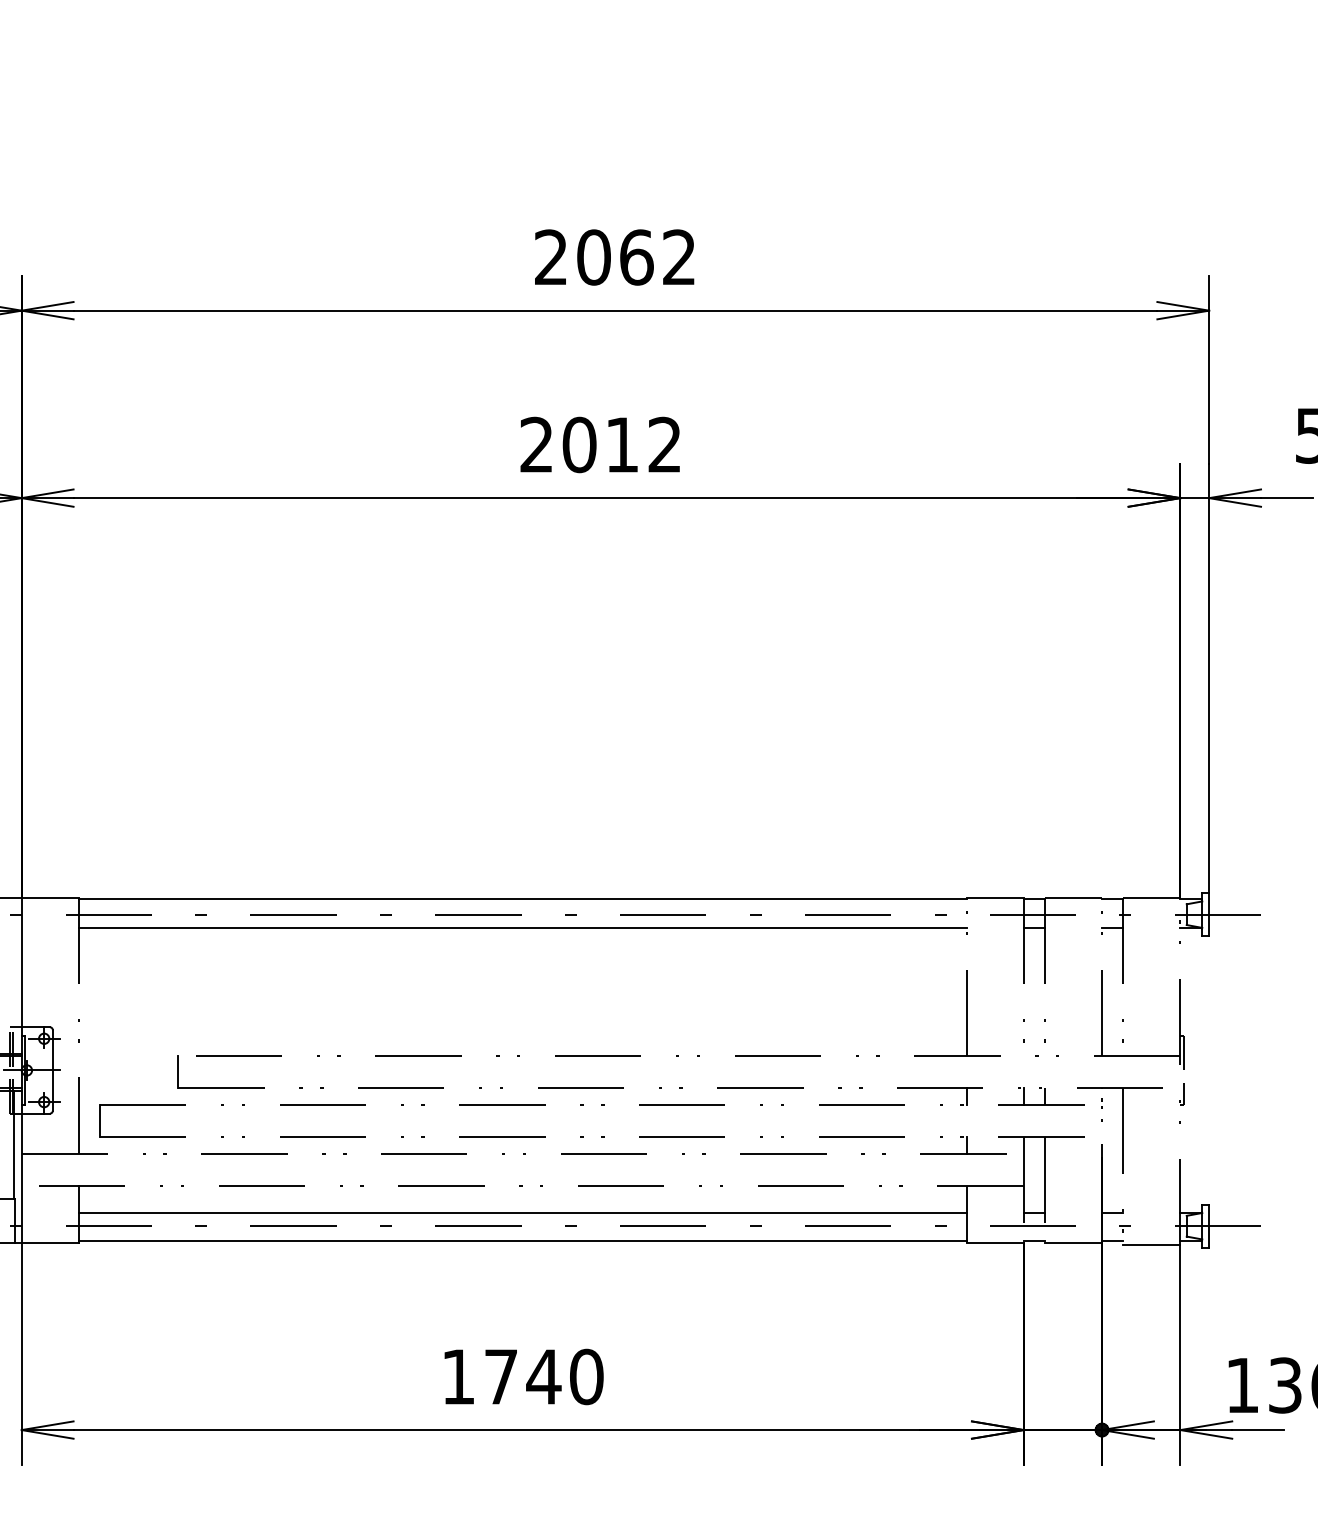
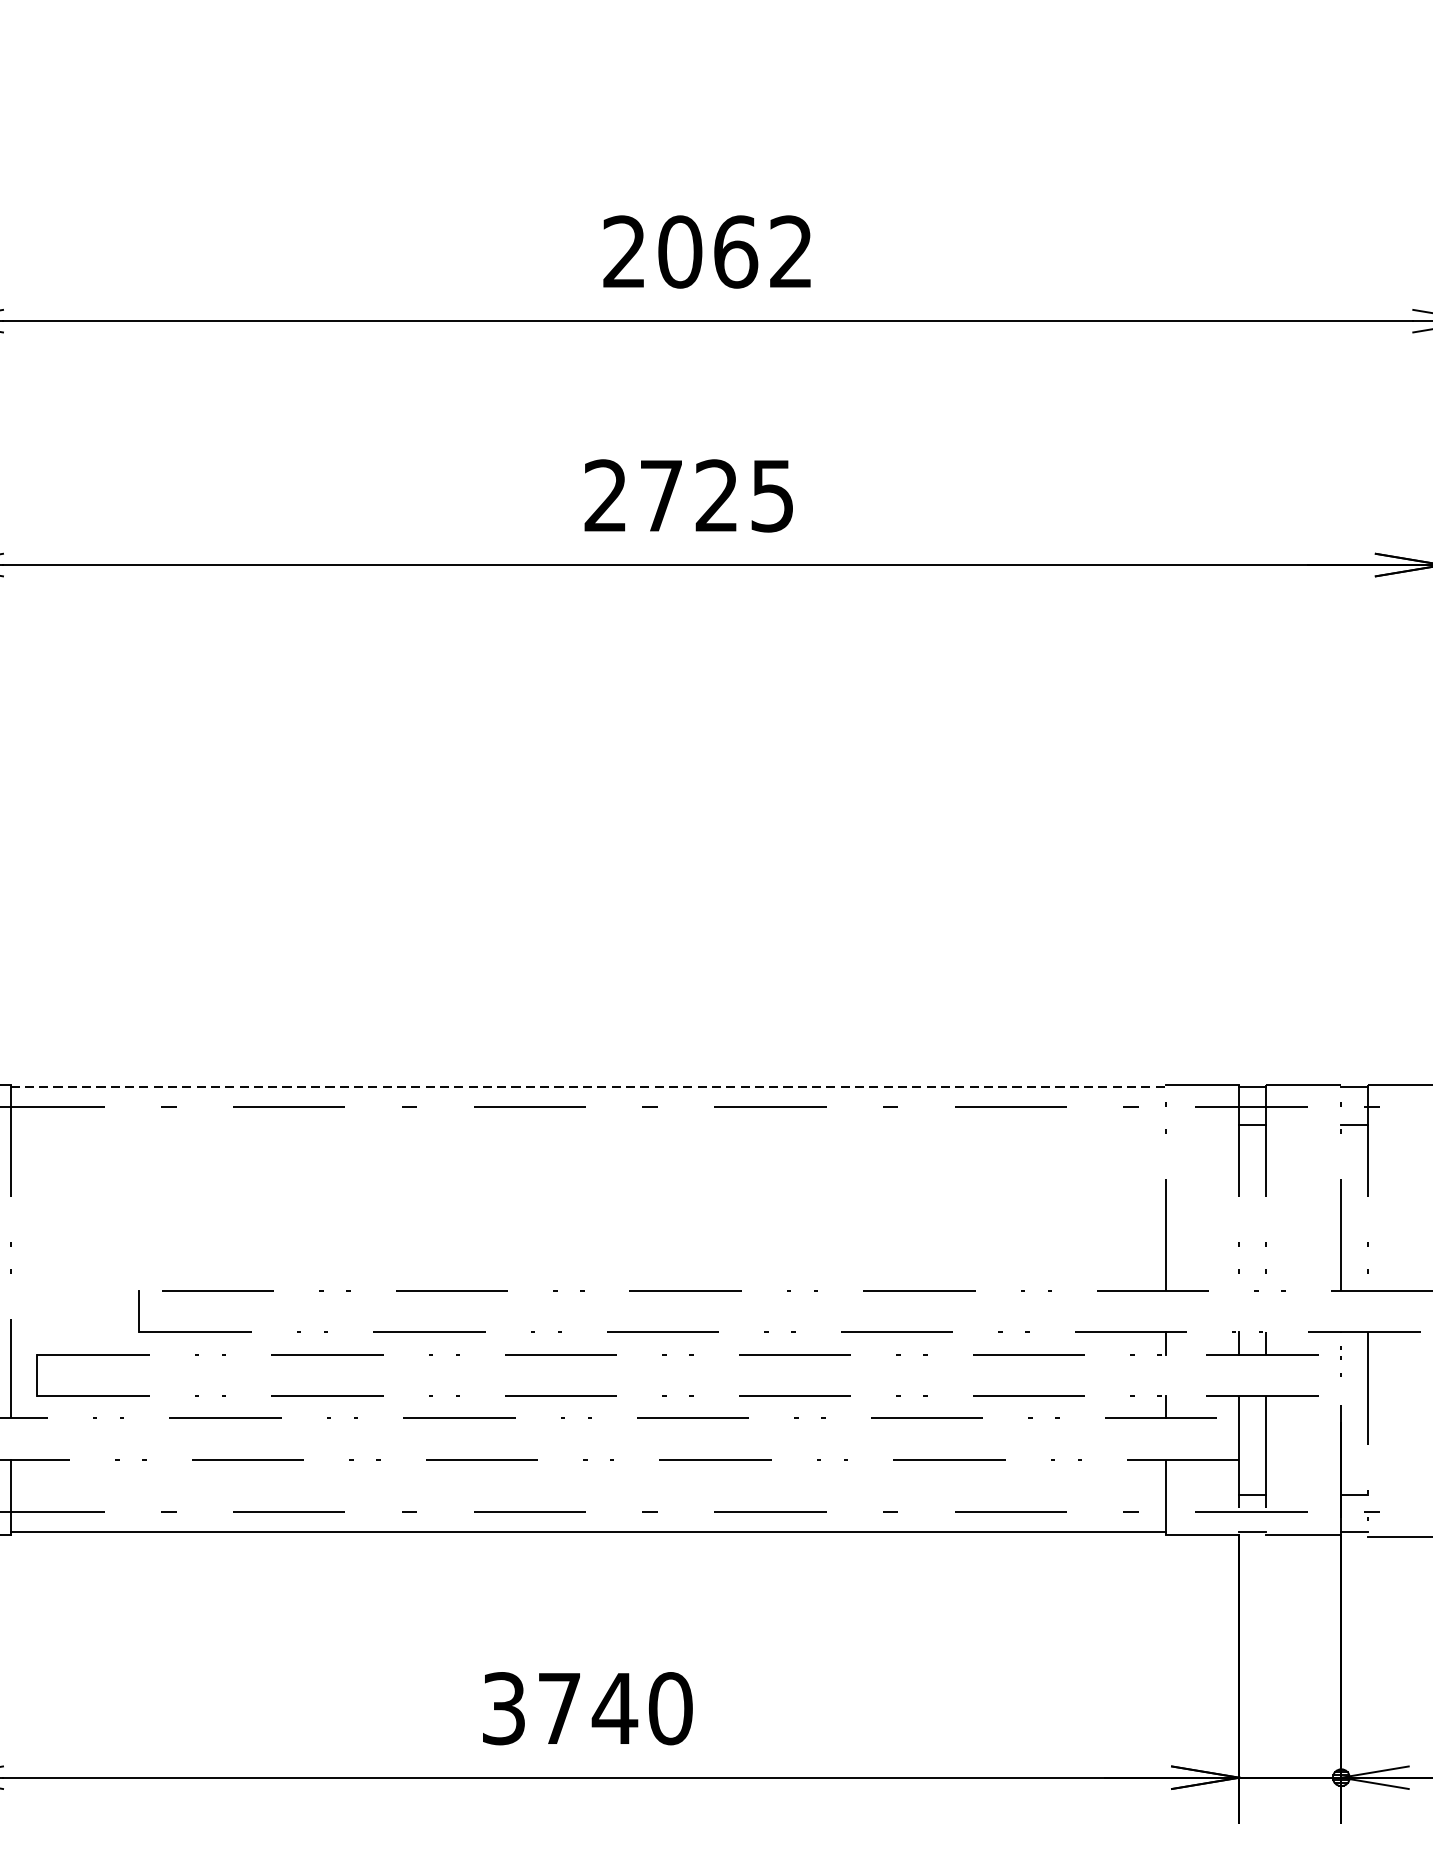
text: (621, 444) -> (715, 495), 2012 -> 2725
line: (523, 899) -> (588, 1087), solid -> dashed
line: (523, 928) -> (588, 1125), removed
line: (523, 1212) -> (588, 1494), removed
text: (458, 1376) -> (503, 1708), 1740 -> 3740

